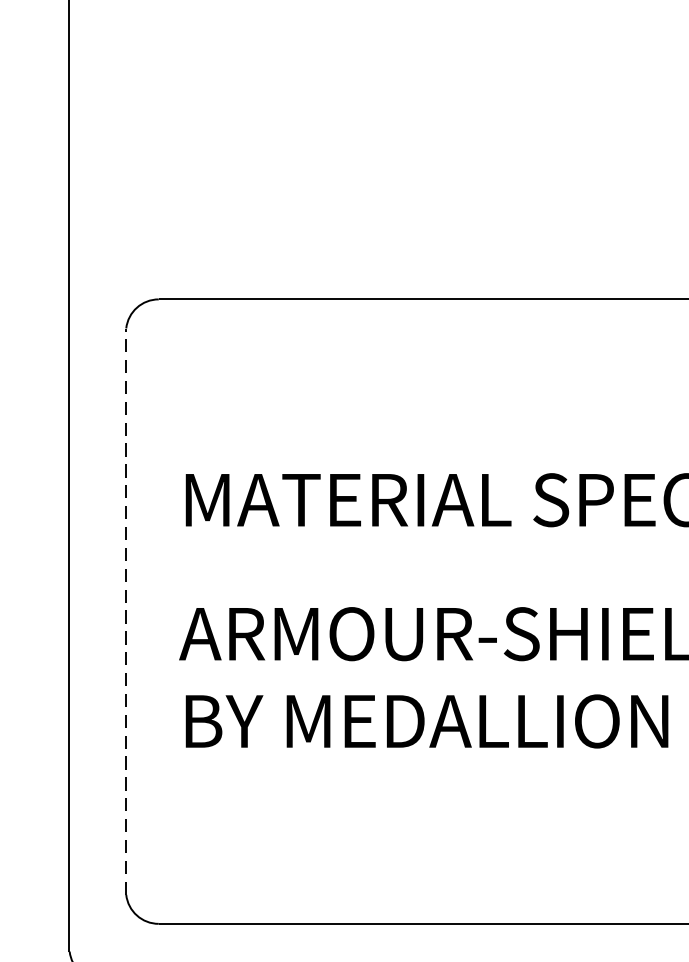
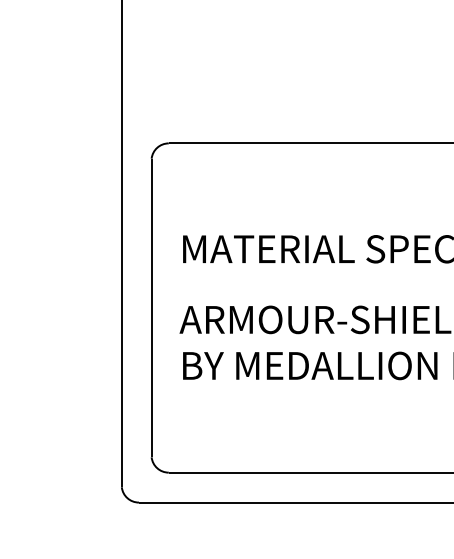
line: (125, 610) -> (151, 307), dashed -> solid

